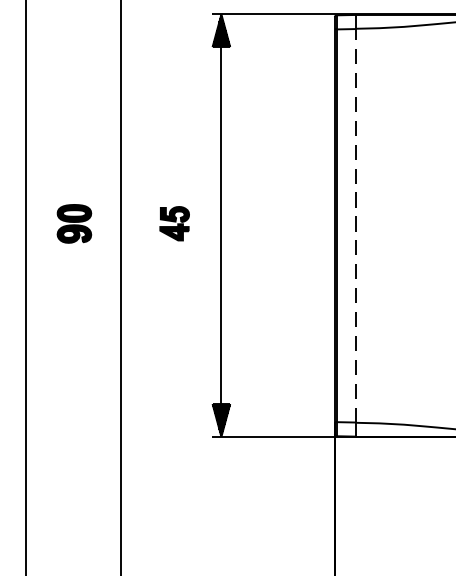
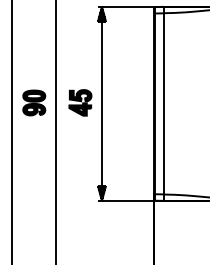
part: (74, 222) -> (34, 102), size x1.43
part: (174, 222) -> (80, 102), size x1.67
line: (357, 224) -> (164, 103), dashed -> solid

